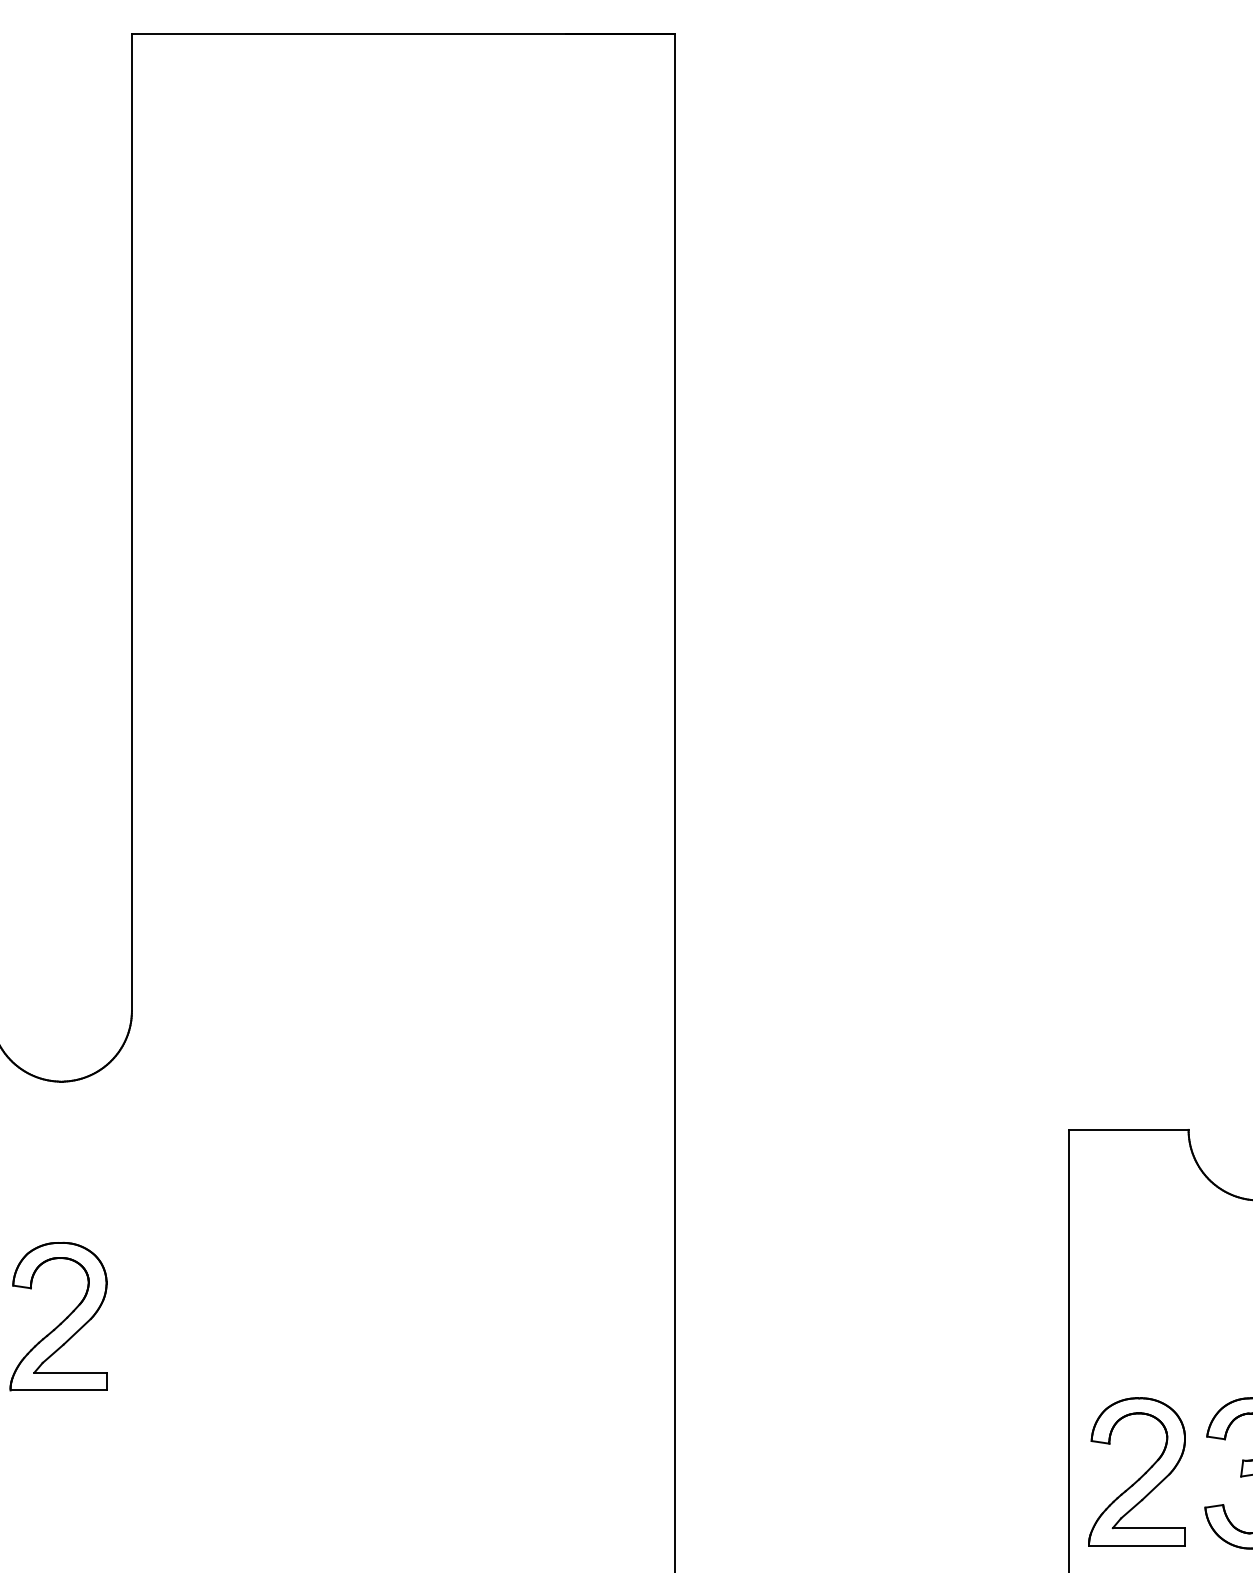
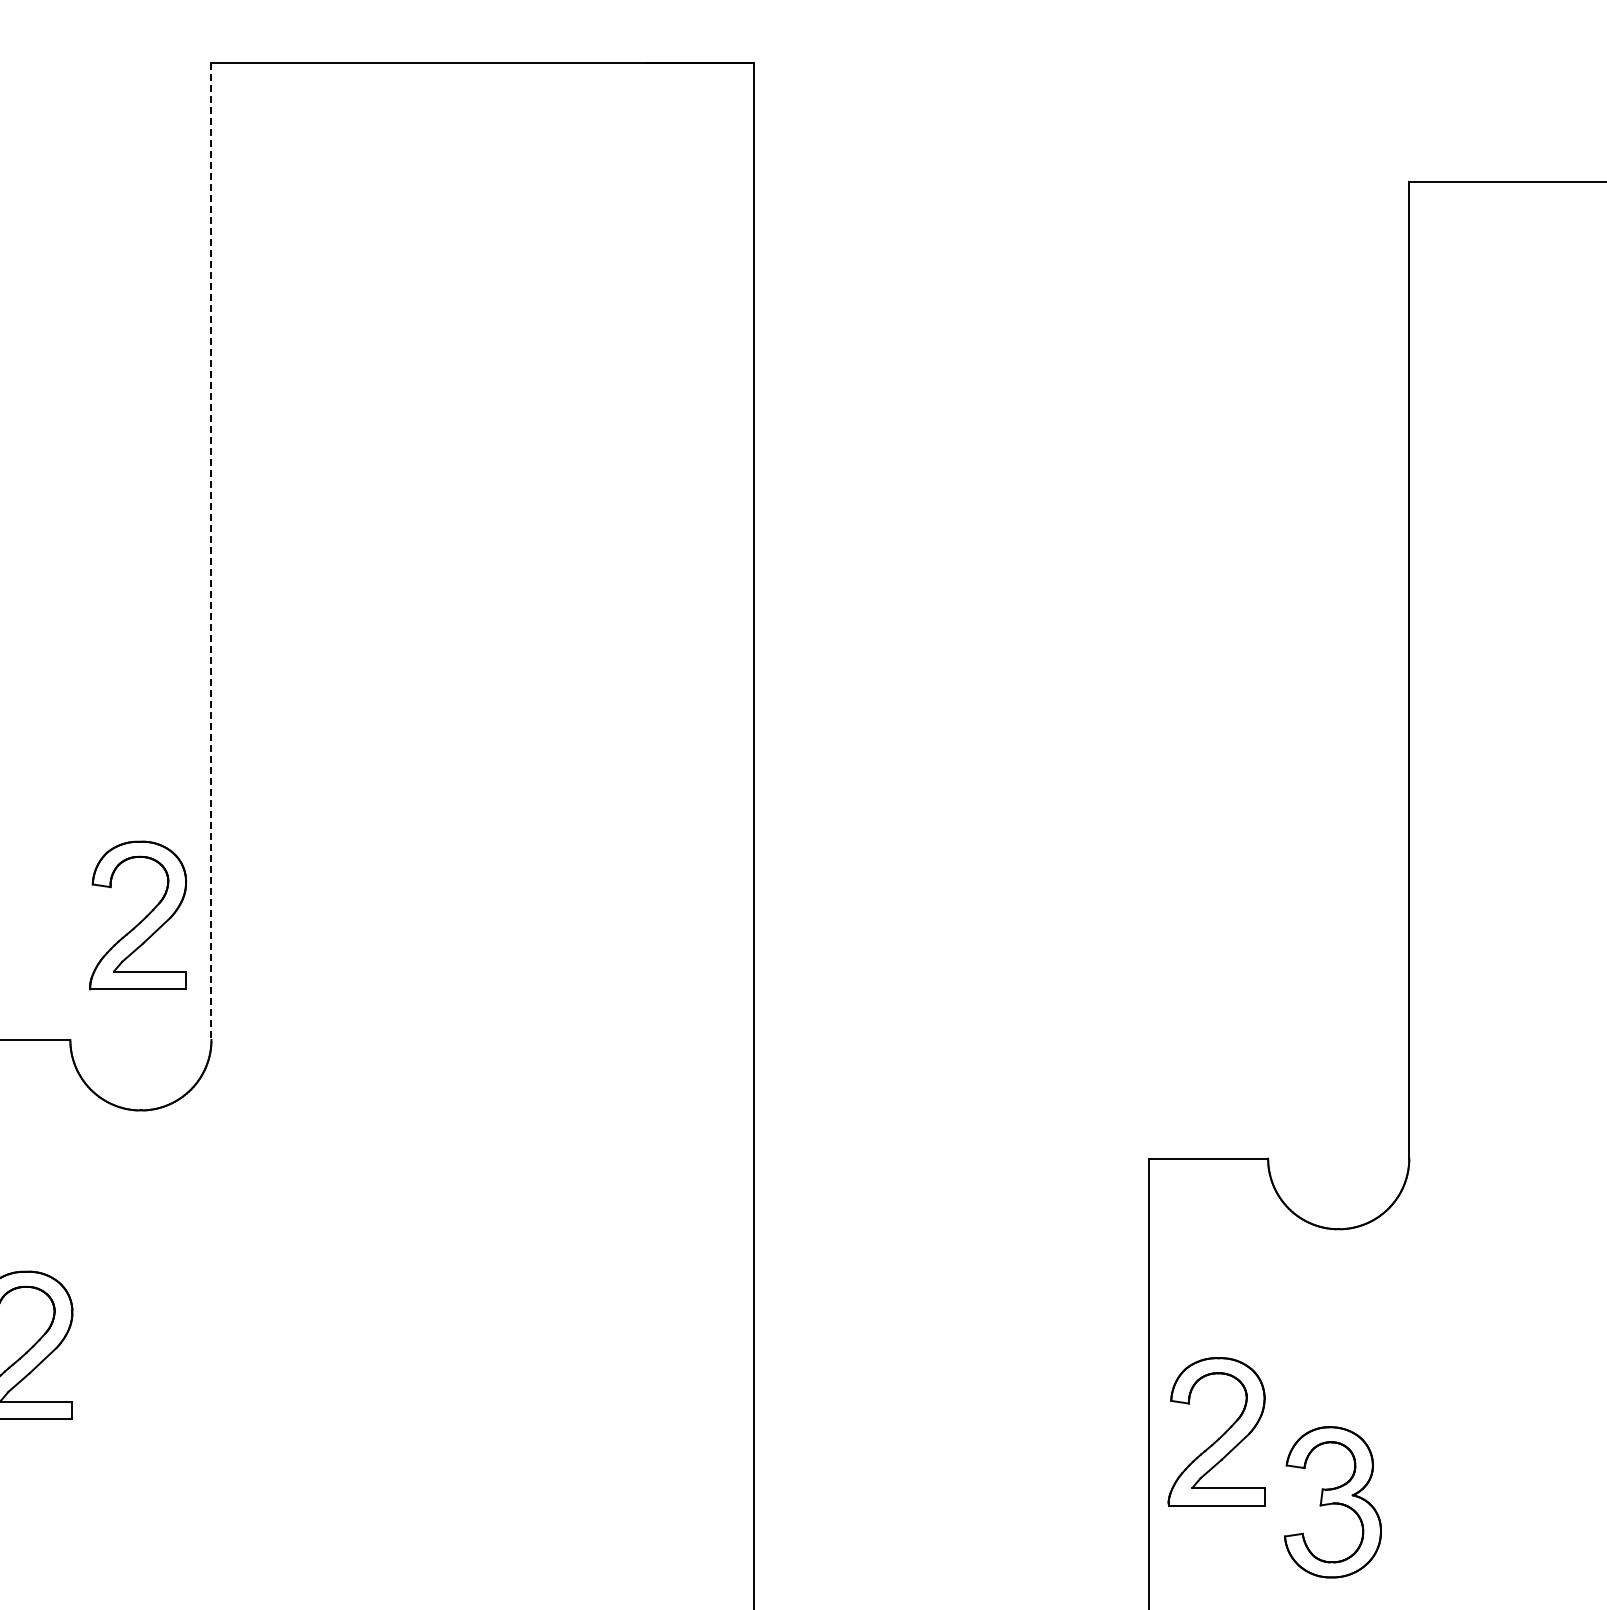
line: (131, 522) -> (211, 551), solid -> dashed
part: (62, 1320) -> (142, 919), moved
part: (1141, 1475) -> (1221, 1435), moved

